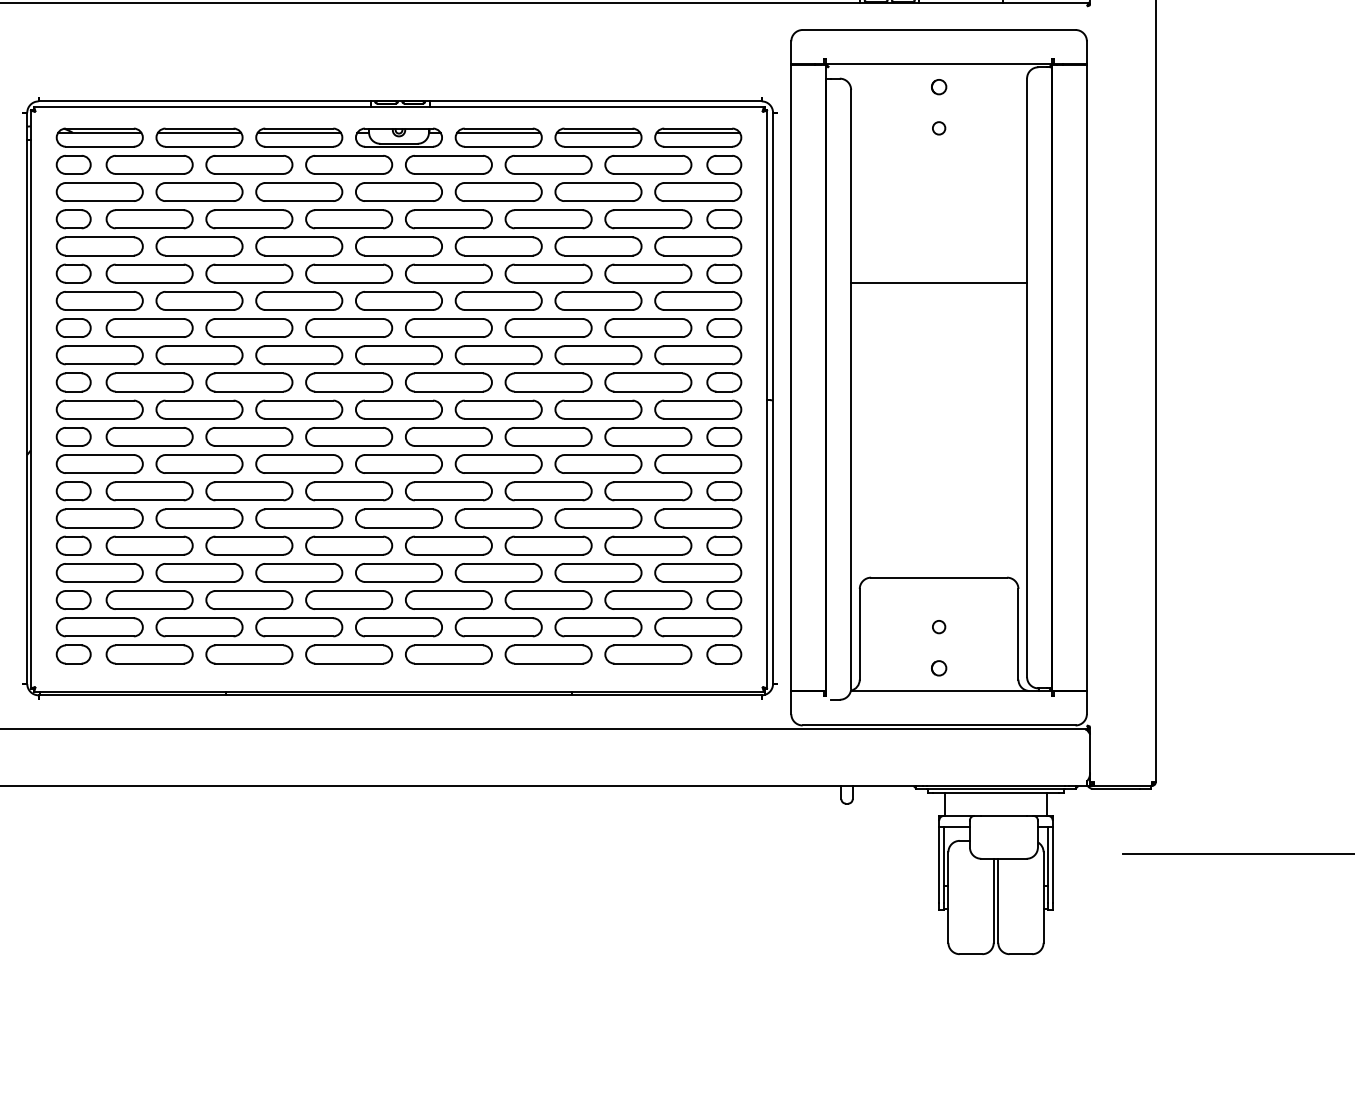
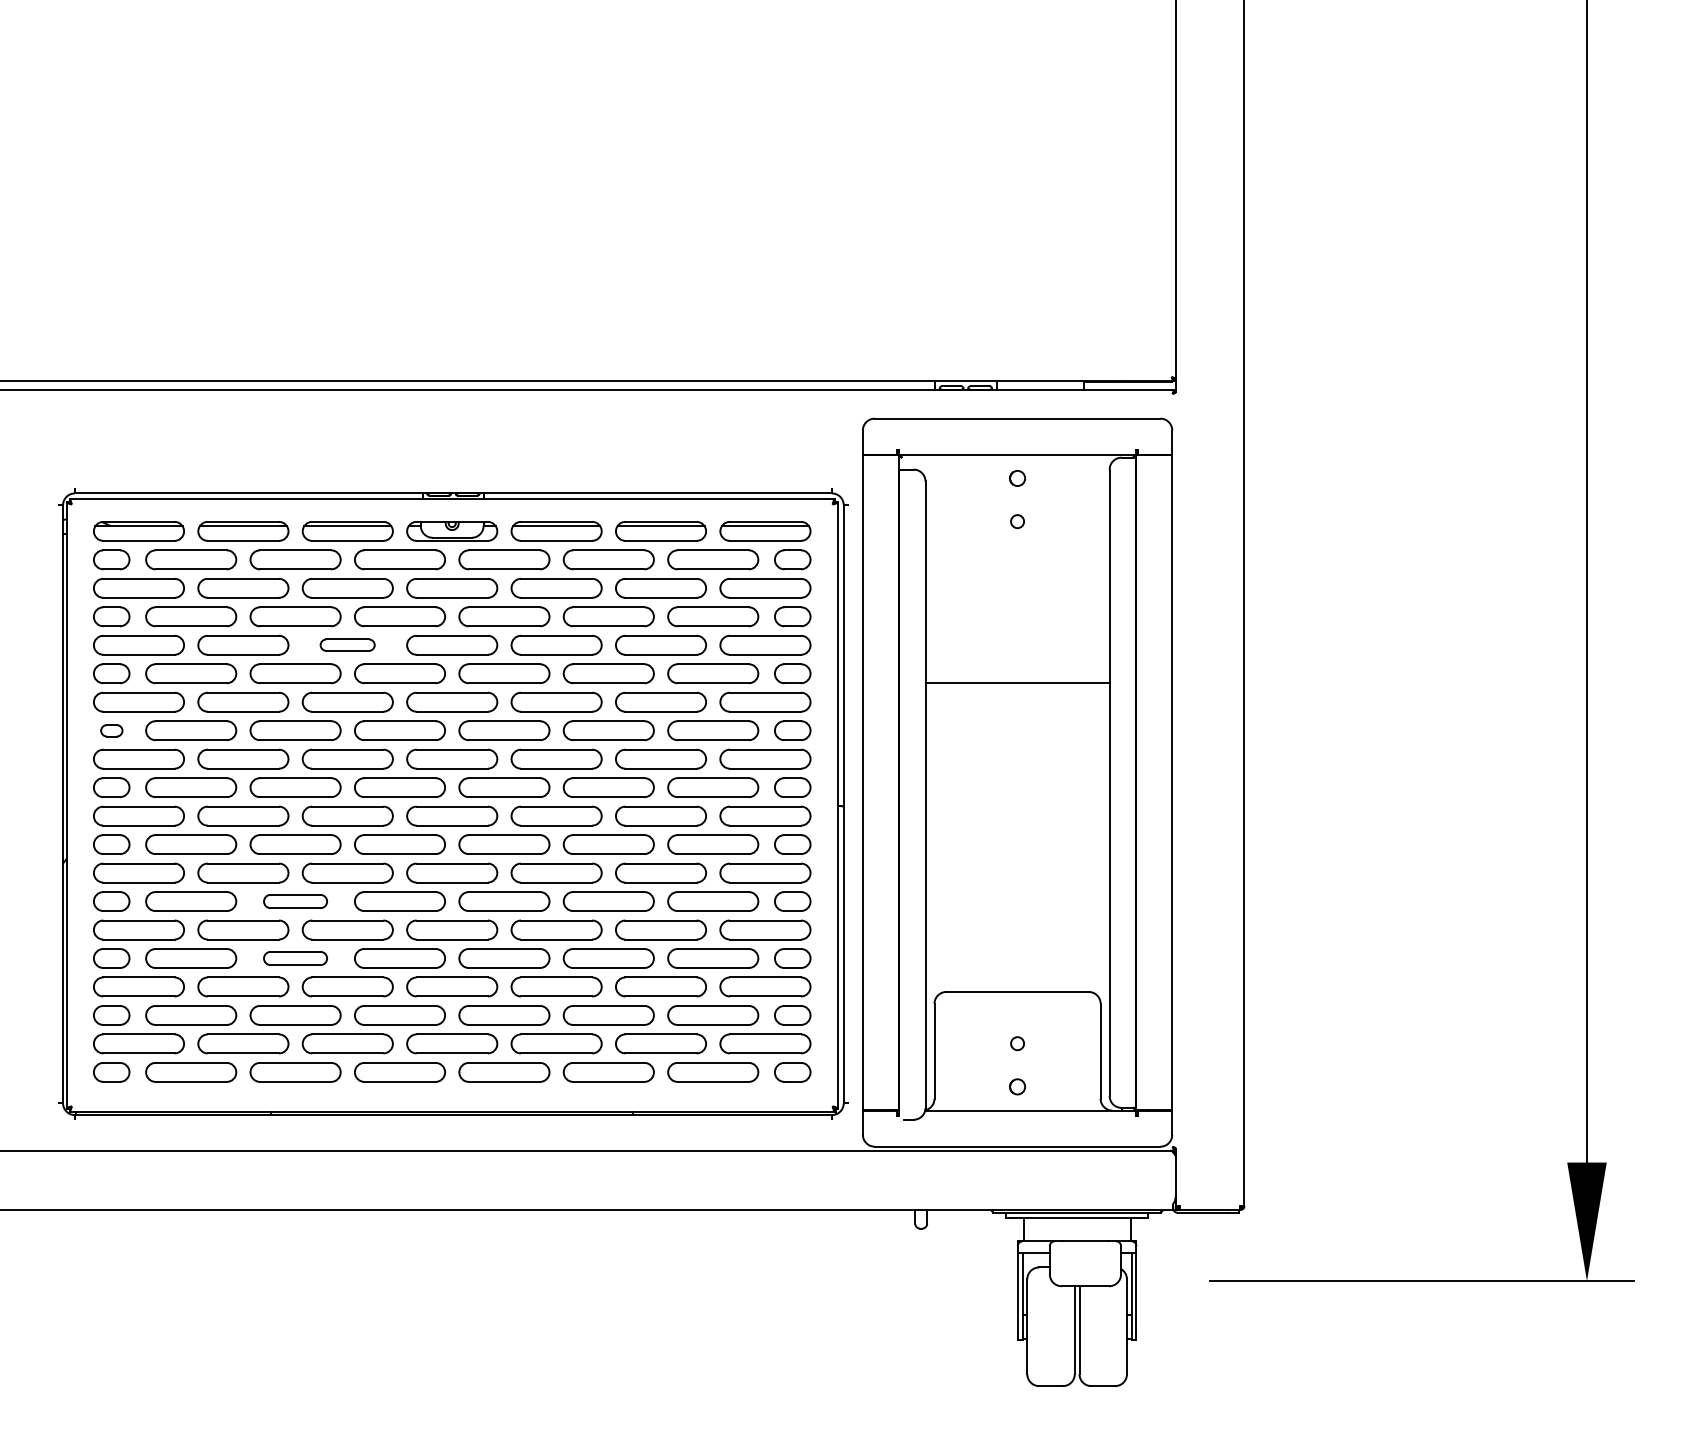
part: (298, 245) -> (347, 644), size x0.6
part: (73, 327) -> (111, 730), size x0.6
part: (249, 491) -> (295, 901), size x0.7
part: (249, 545) -> (295, 958), size x0.7

